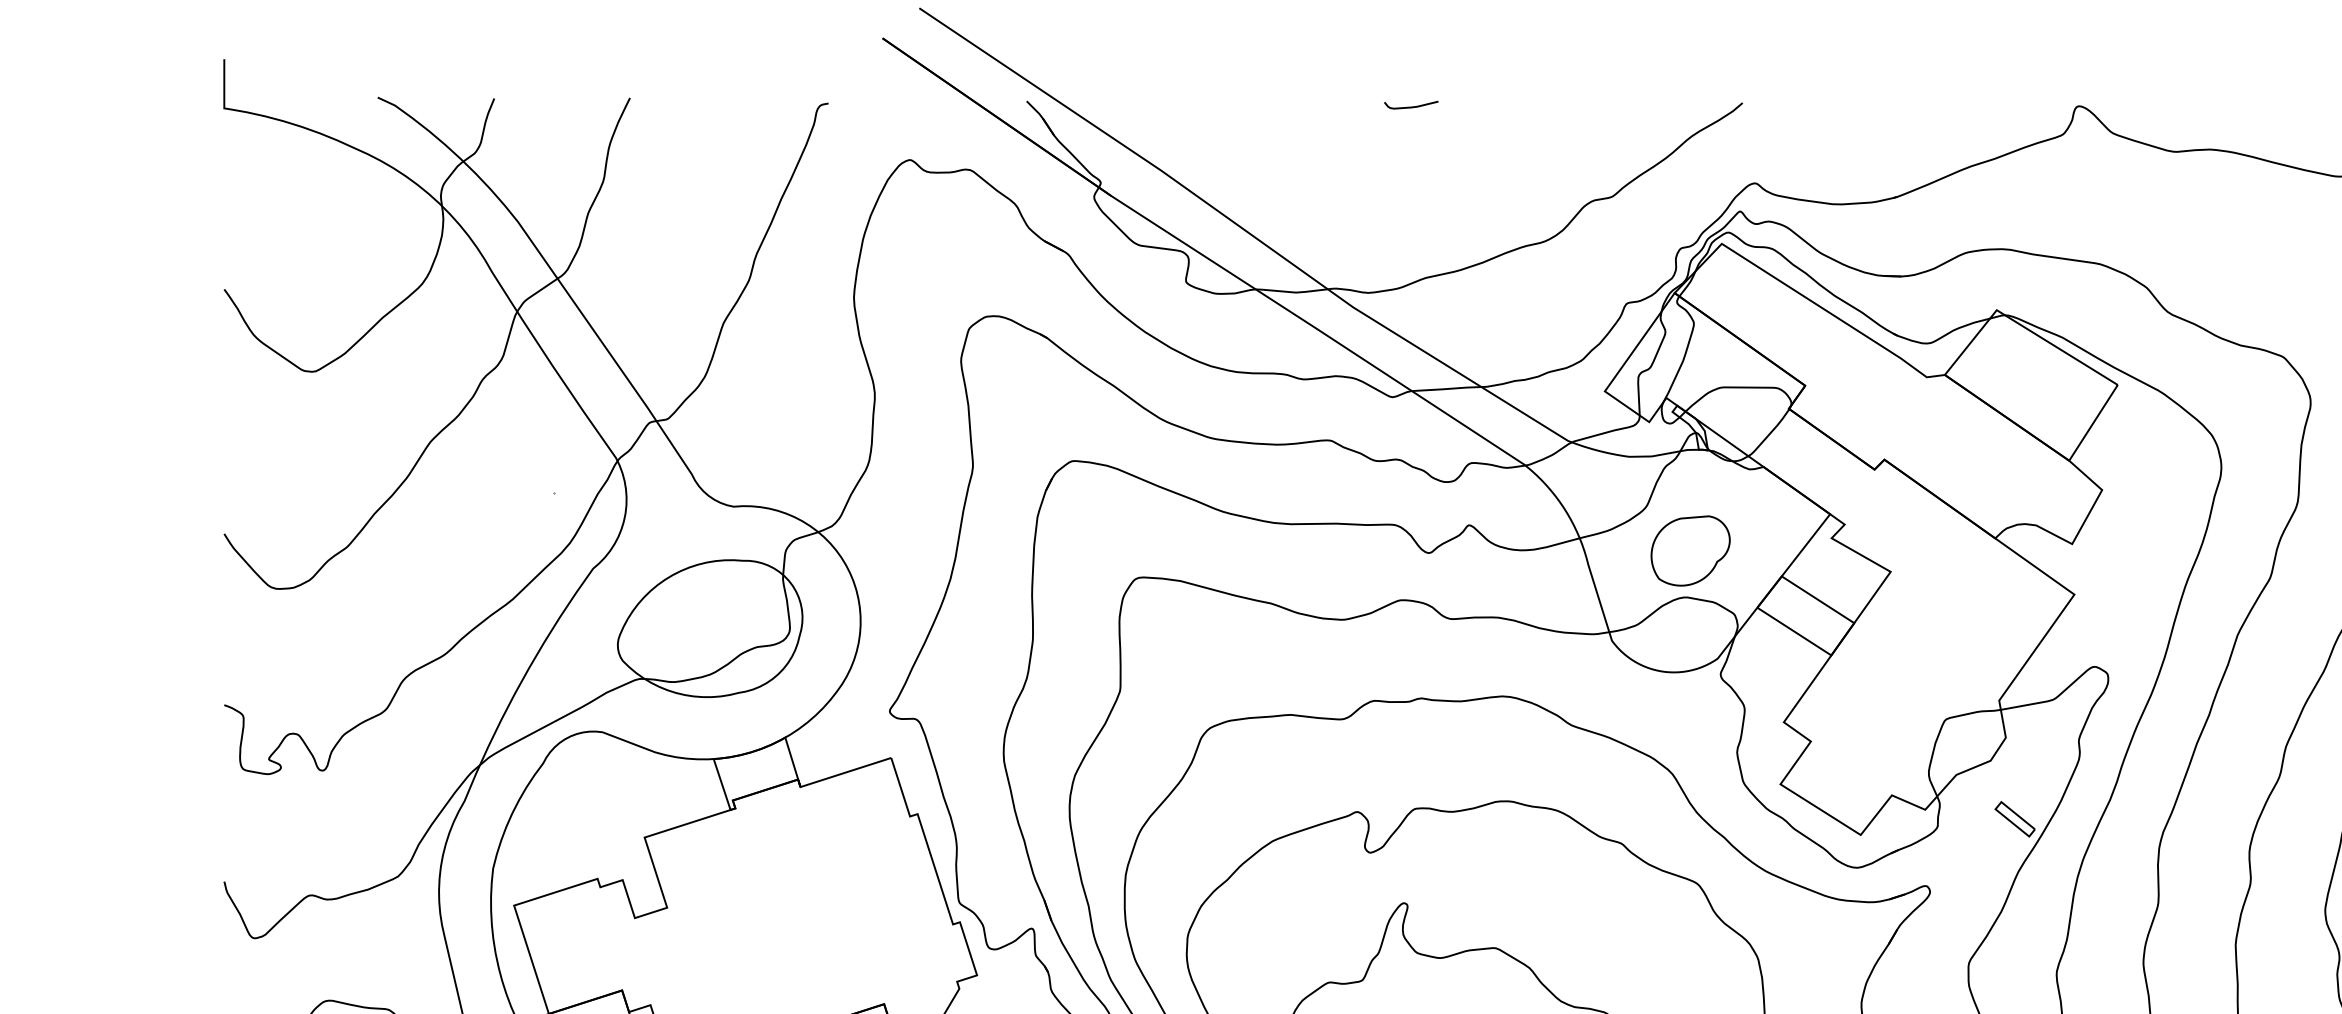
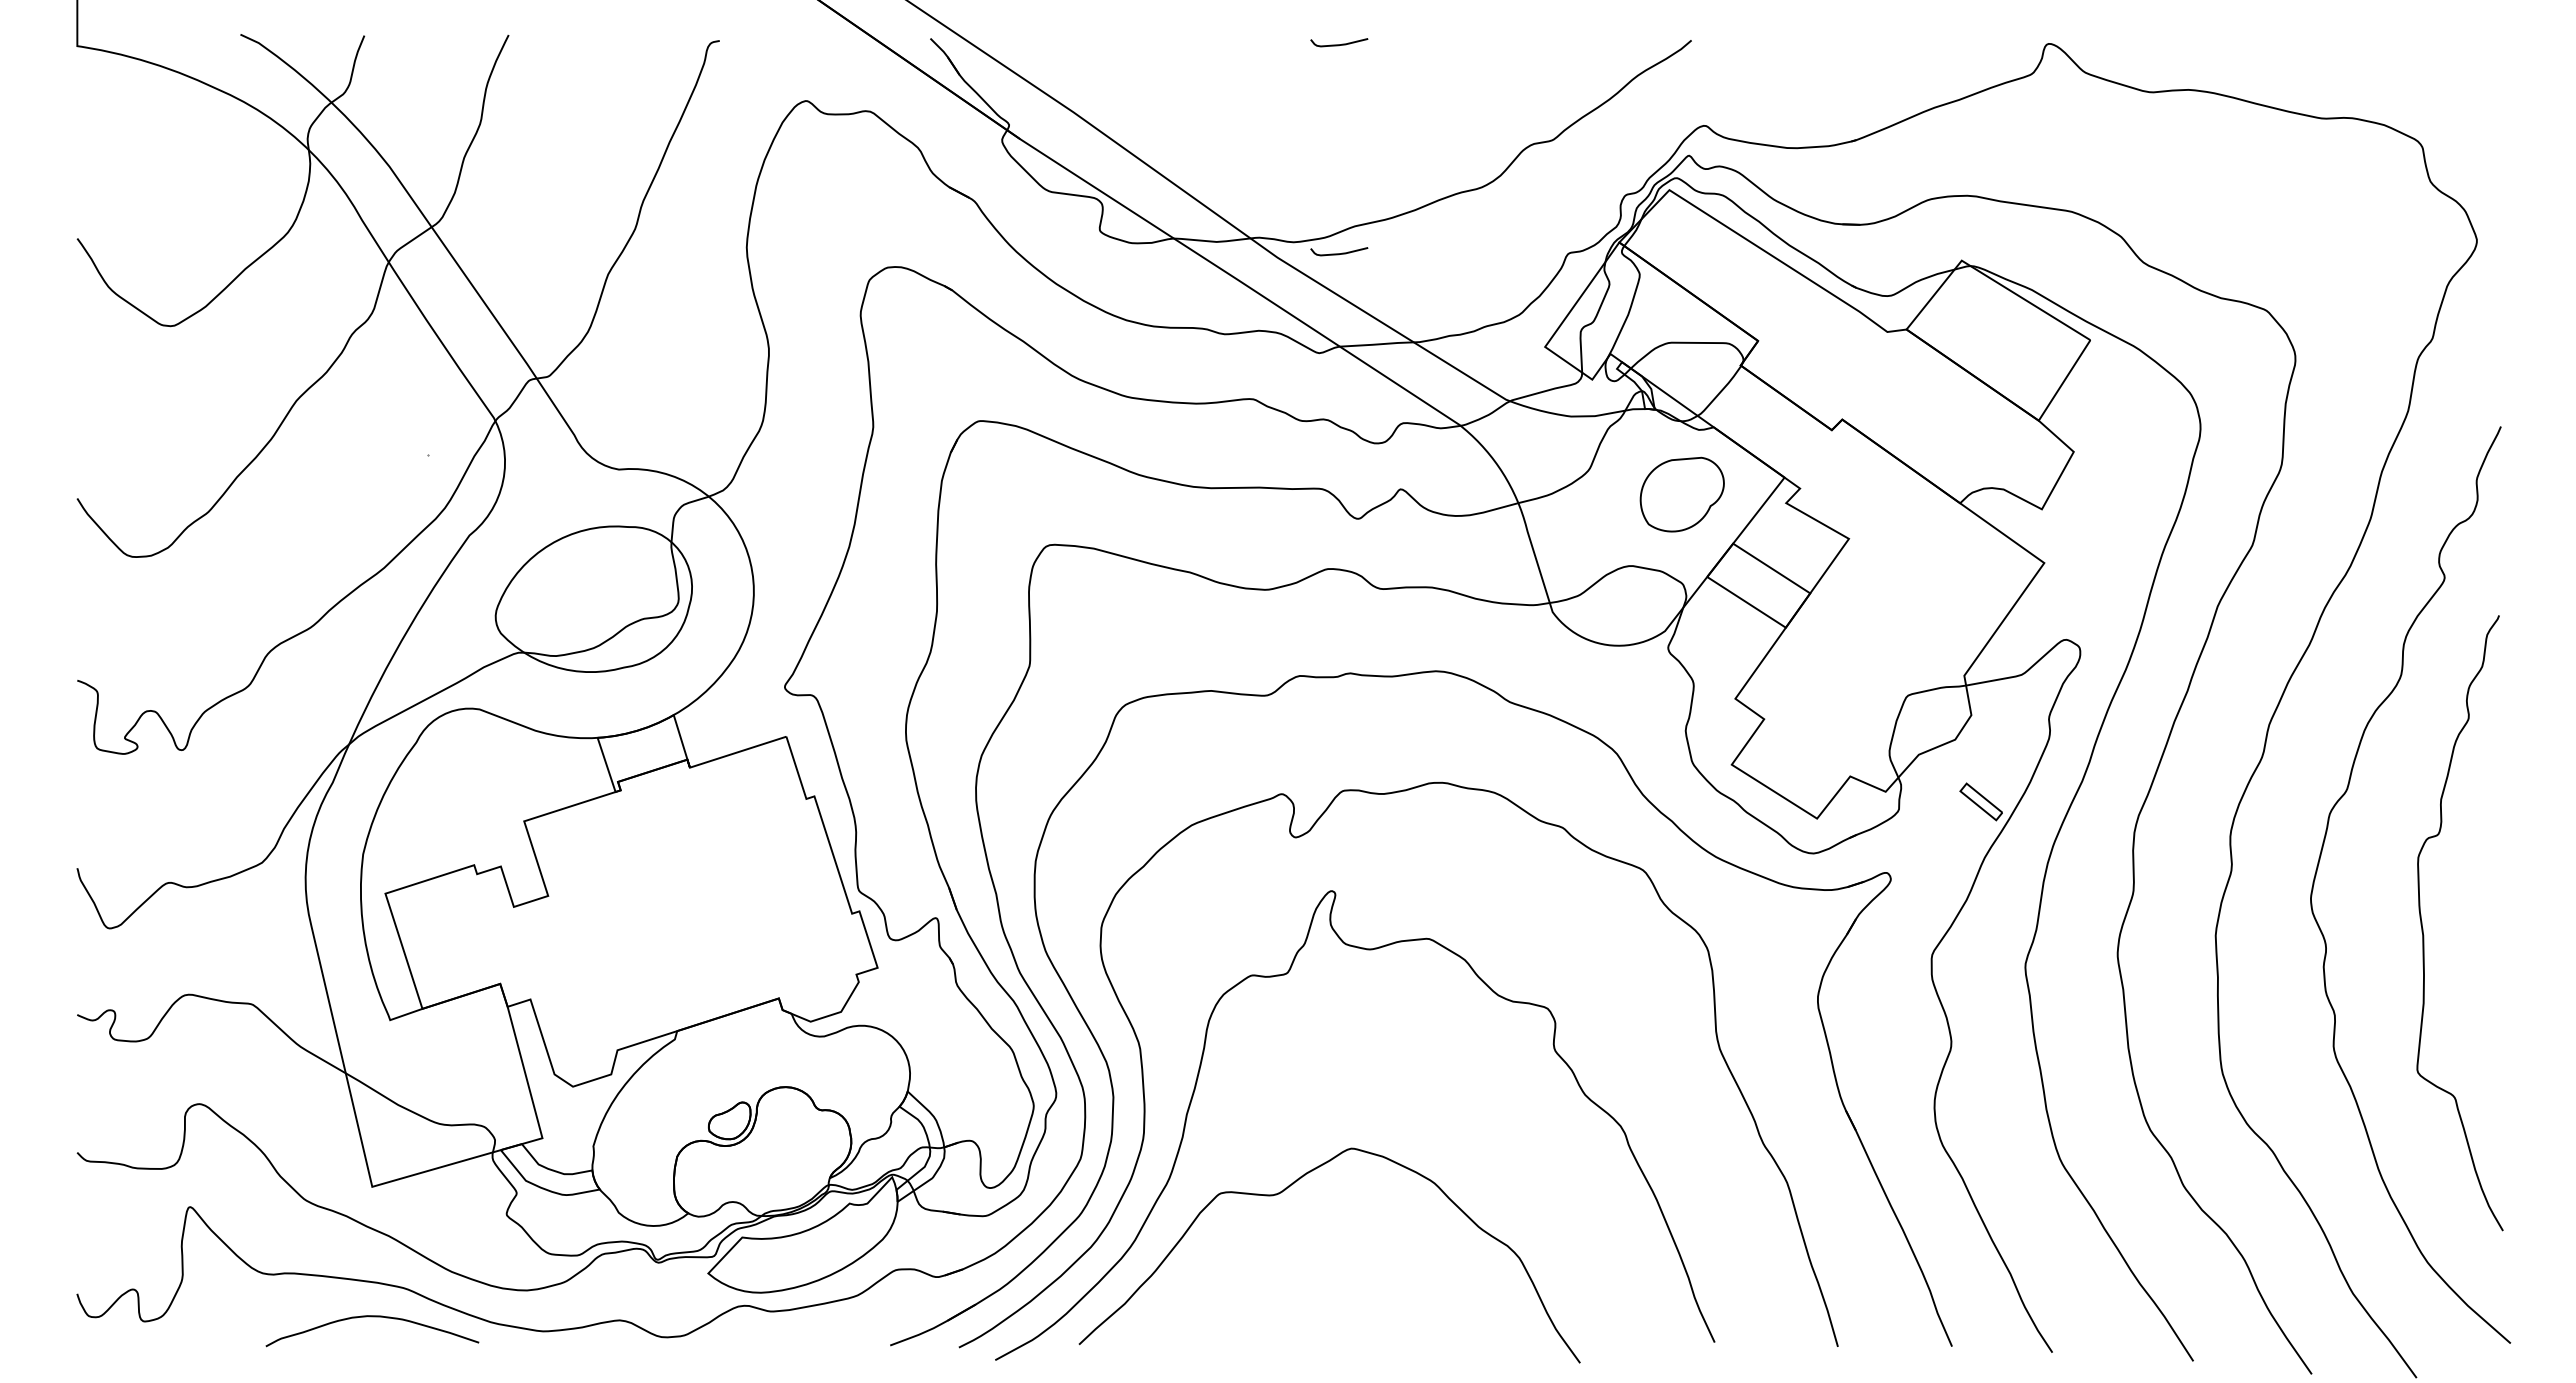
curve: (1411, 303) -> (1339, 253), added
part: (1689, 550) -> (1681, 494), moved

